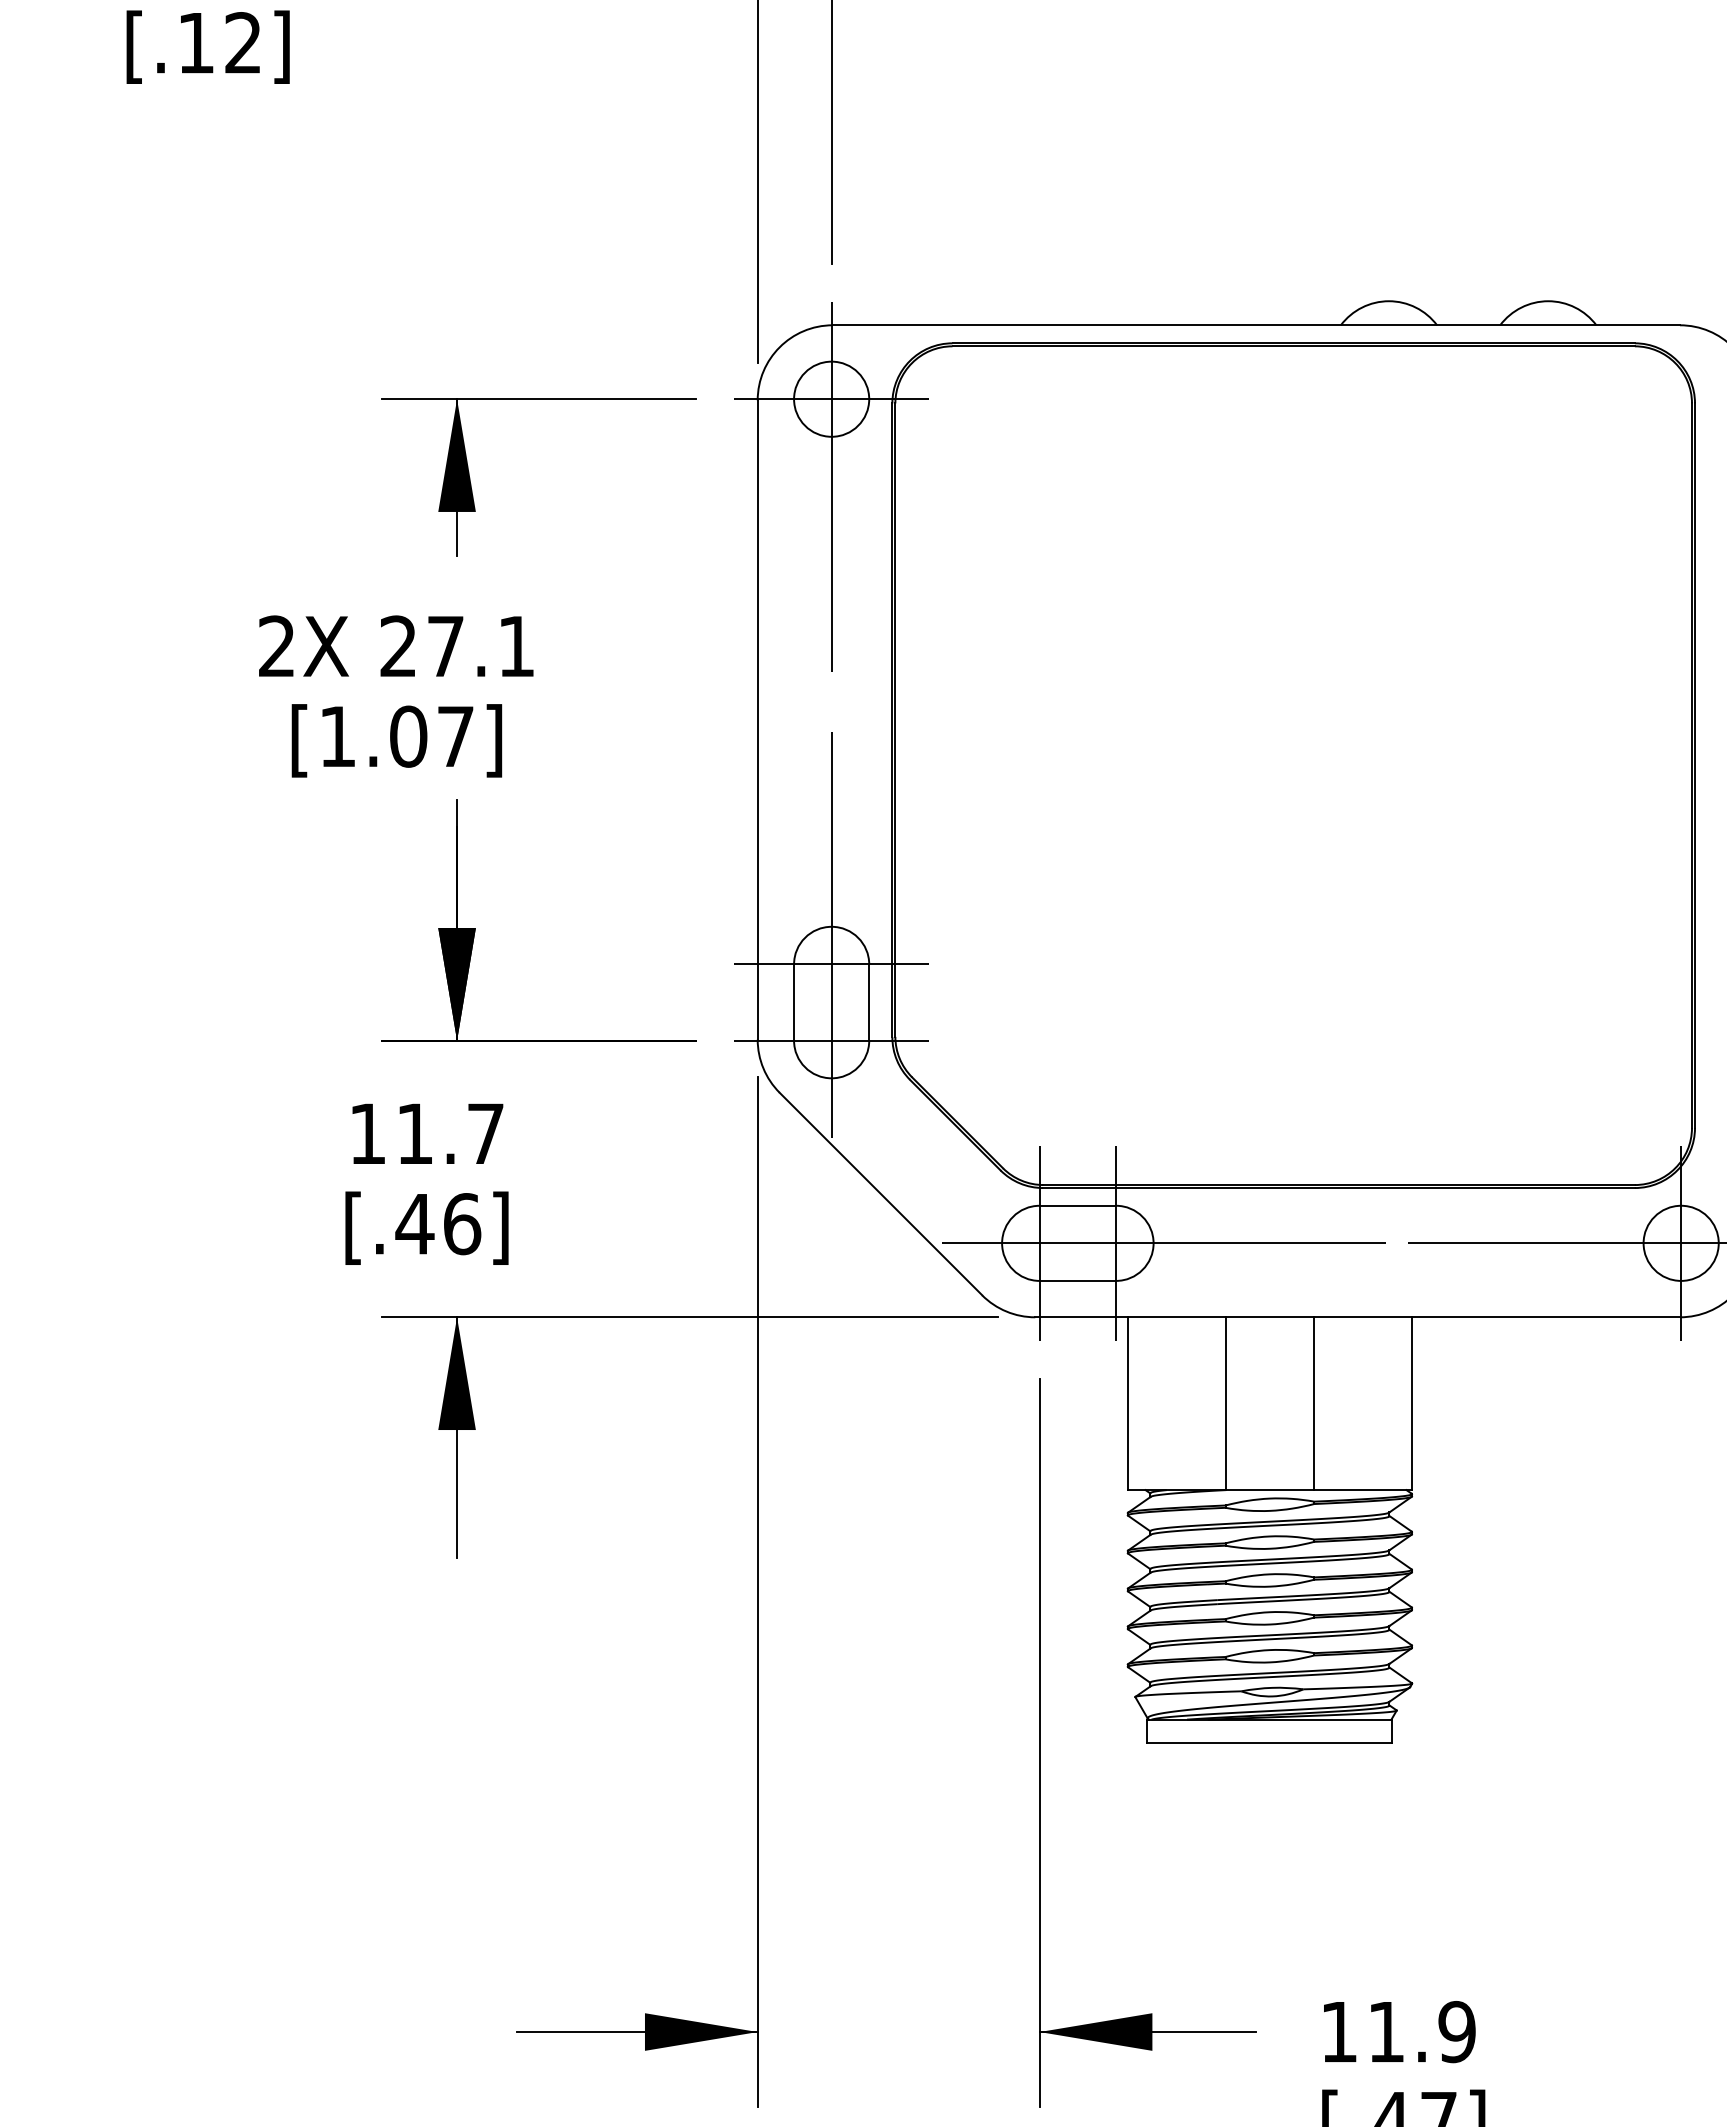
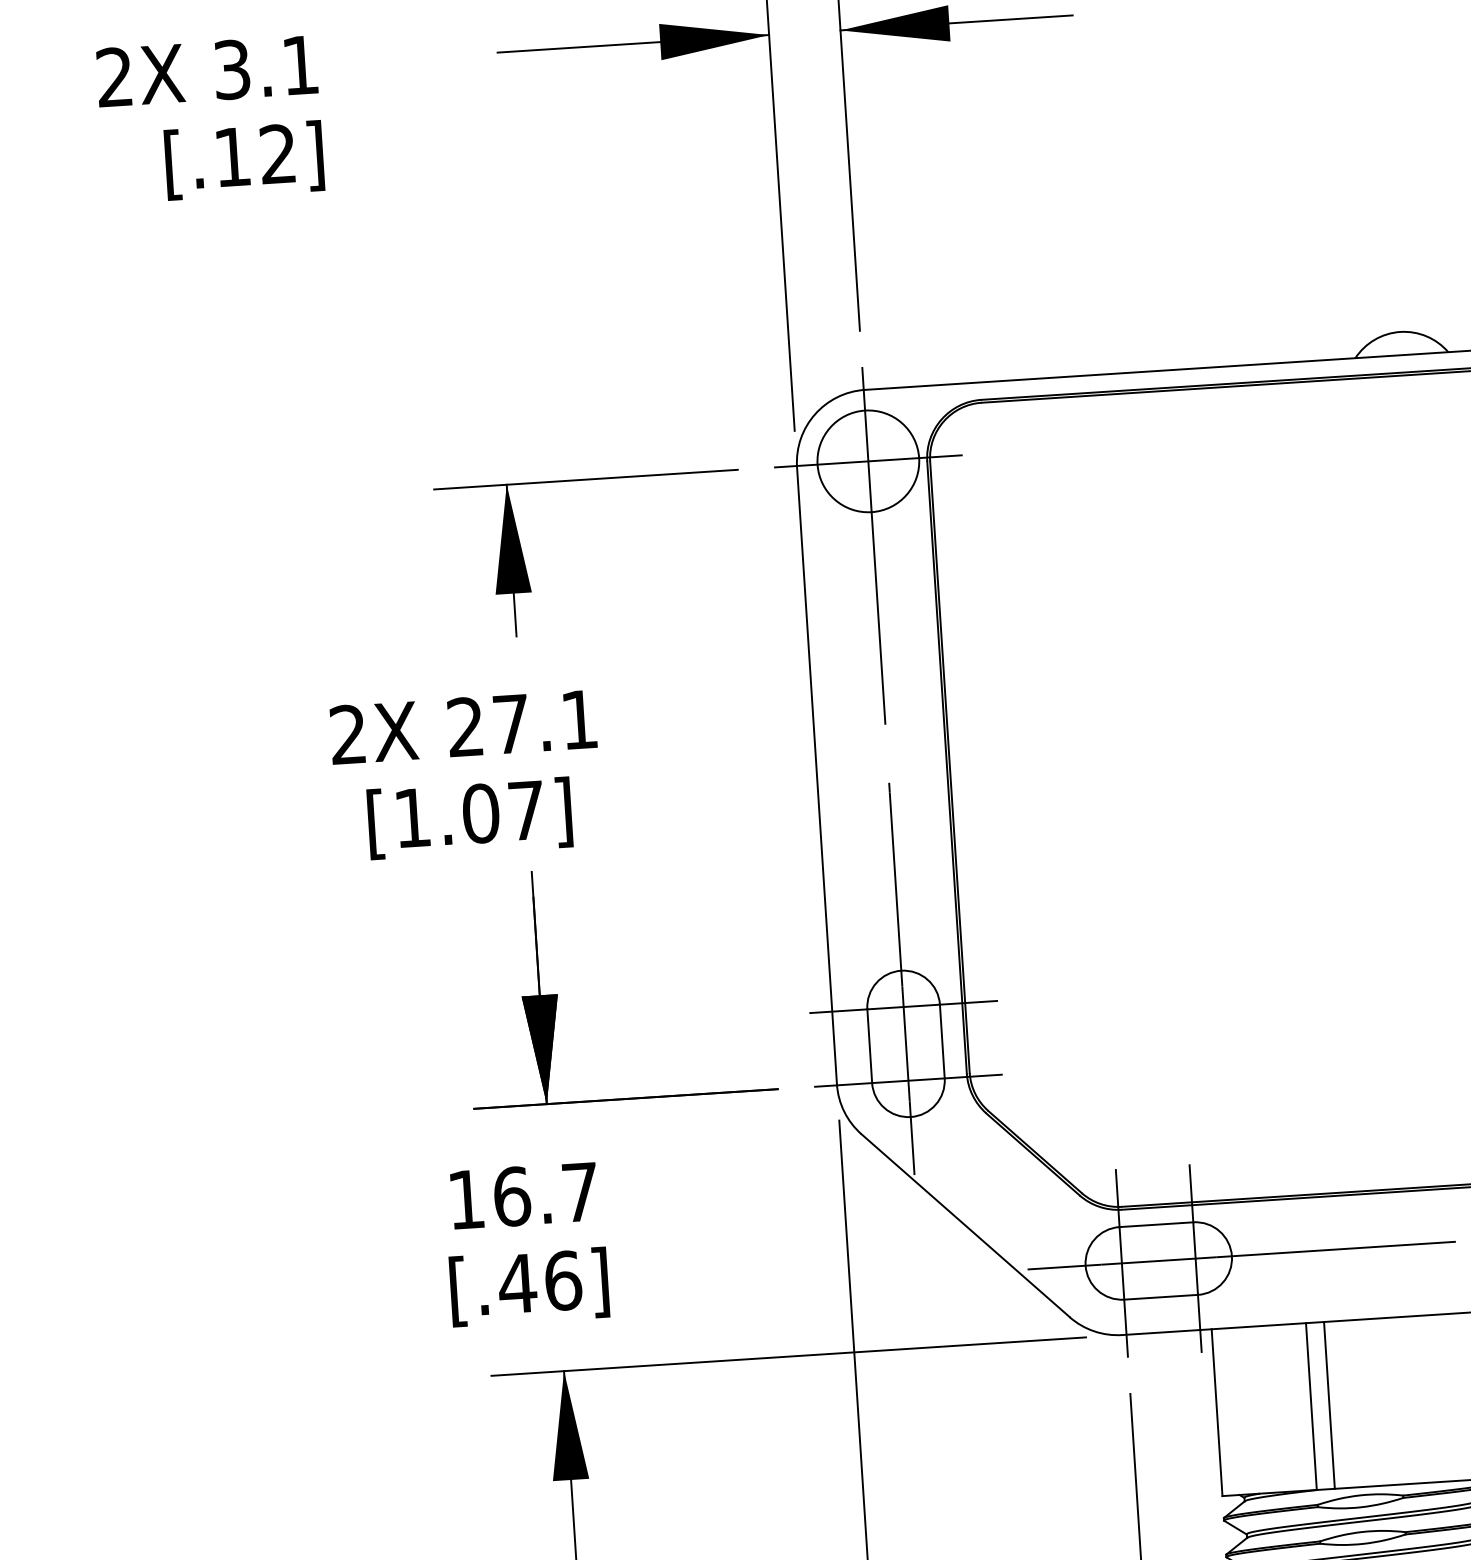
circle: (831, 398) -> (868, 460), size x1.4
text: (415, 1133) -> (512, 1196), 11.7 -> 16.7
line: (1314, 1403) -> (1329, 1405), moved

